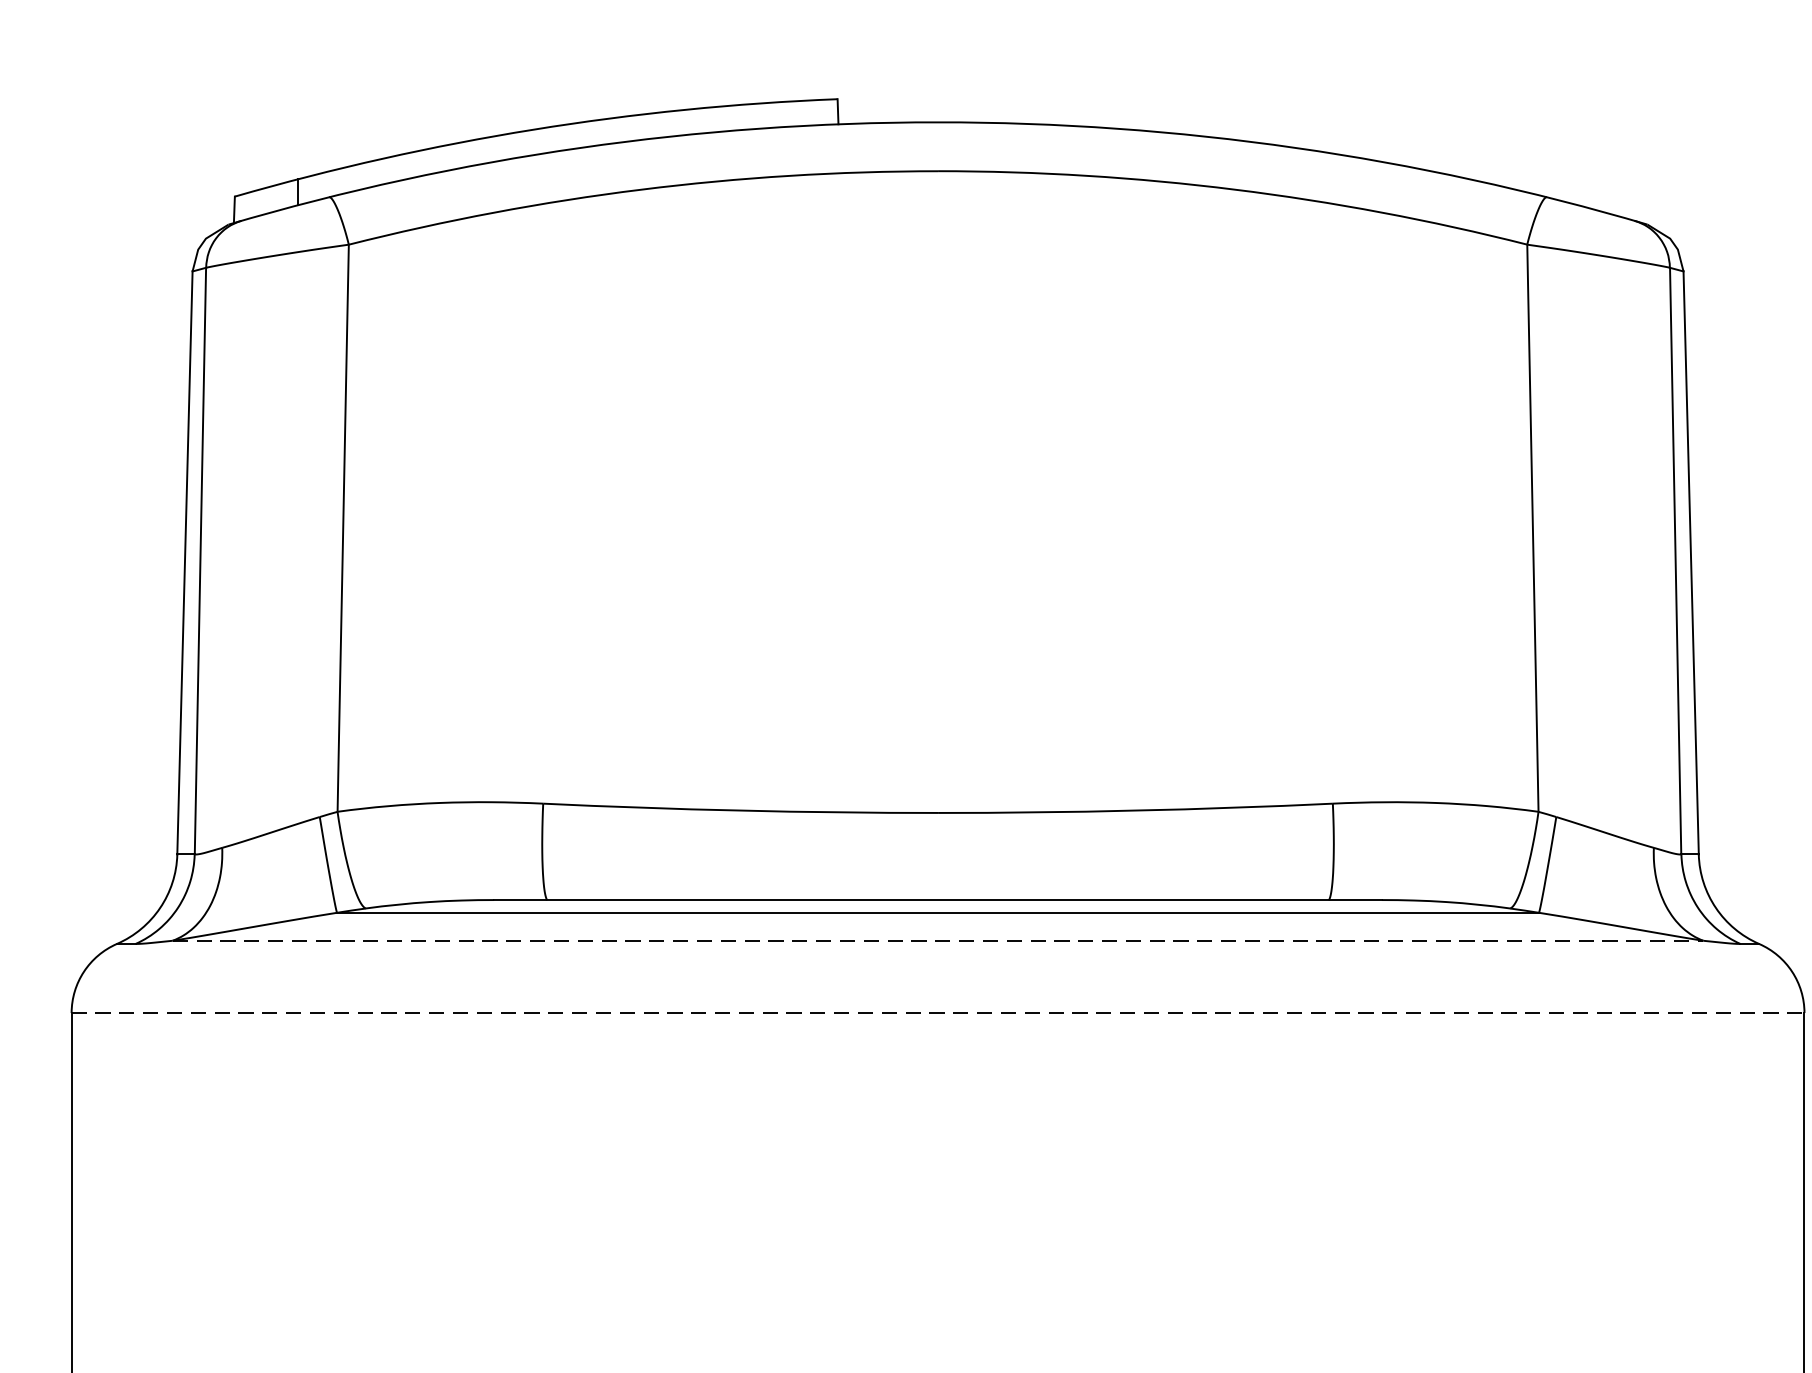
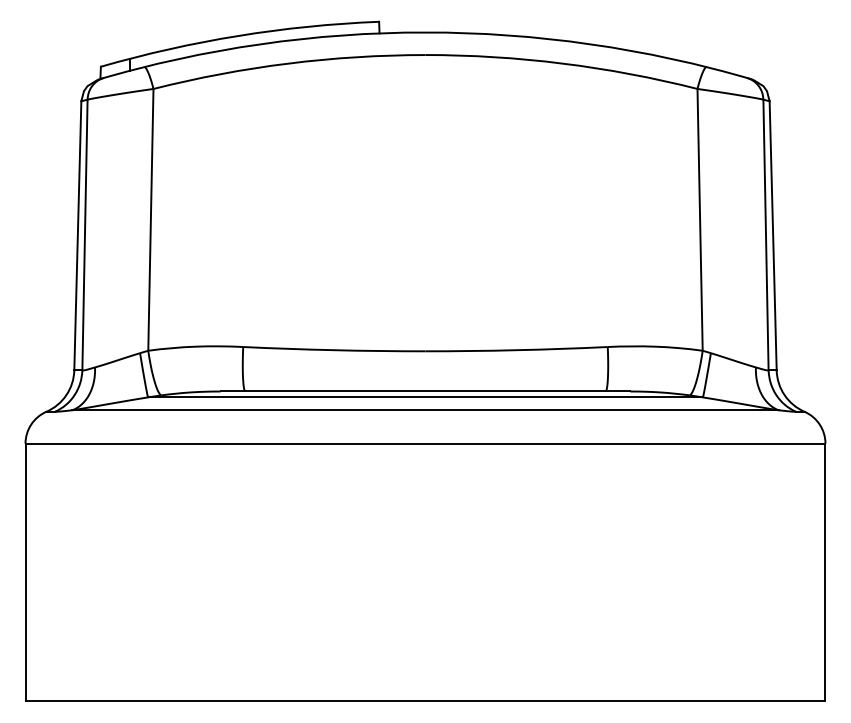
line: (938, 941) -> (425, 410), dashed -> solid
line: (938, 1012) -> (425, 443), dashed -> solid

